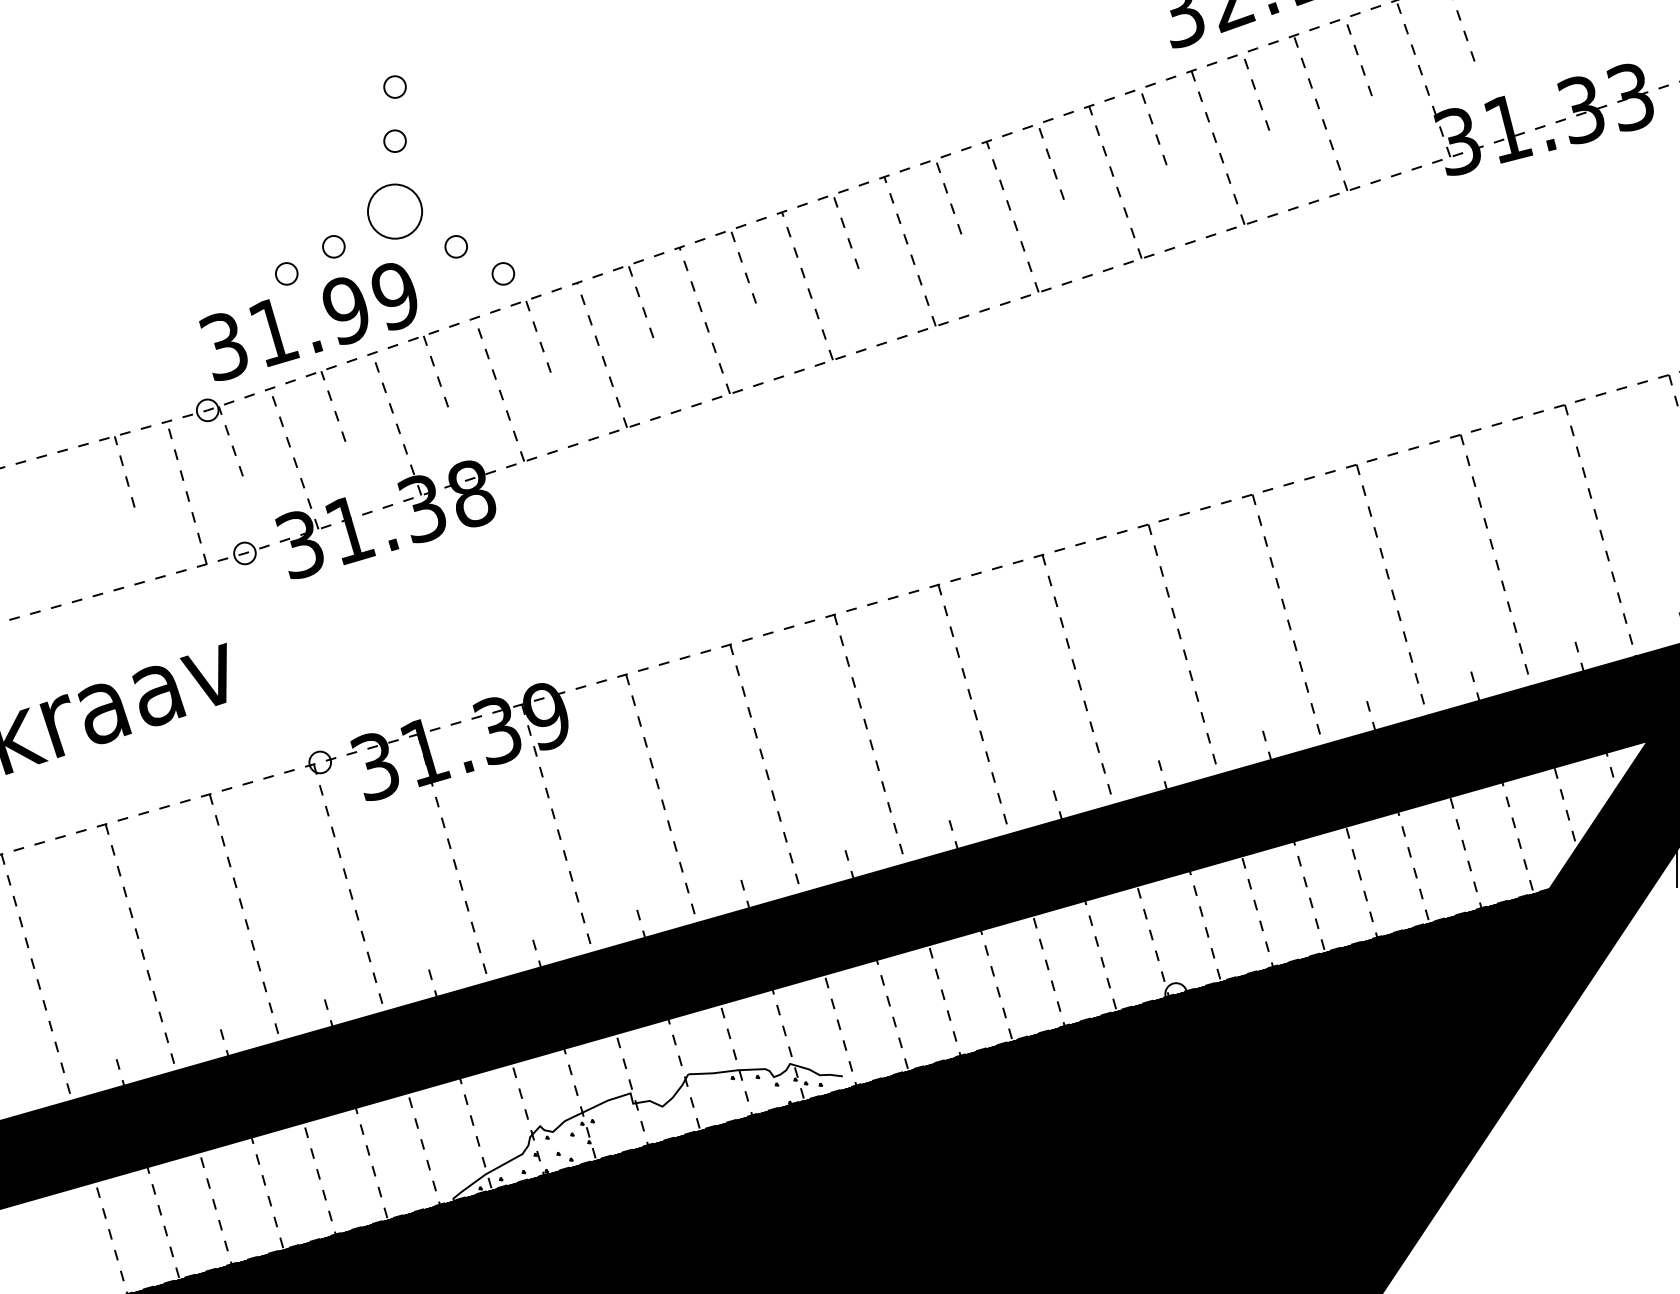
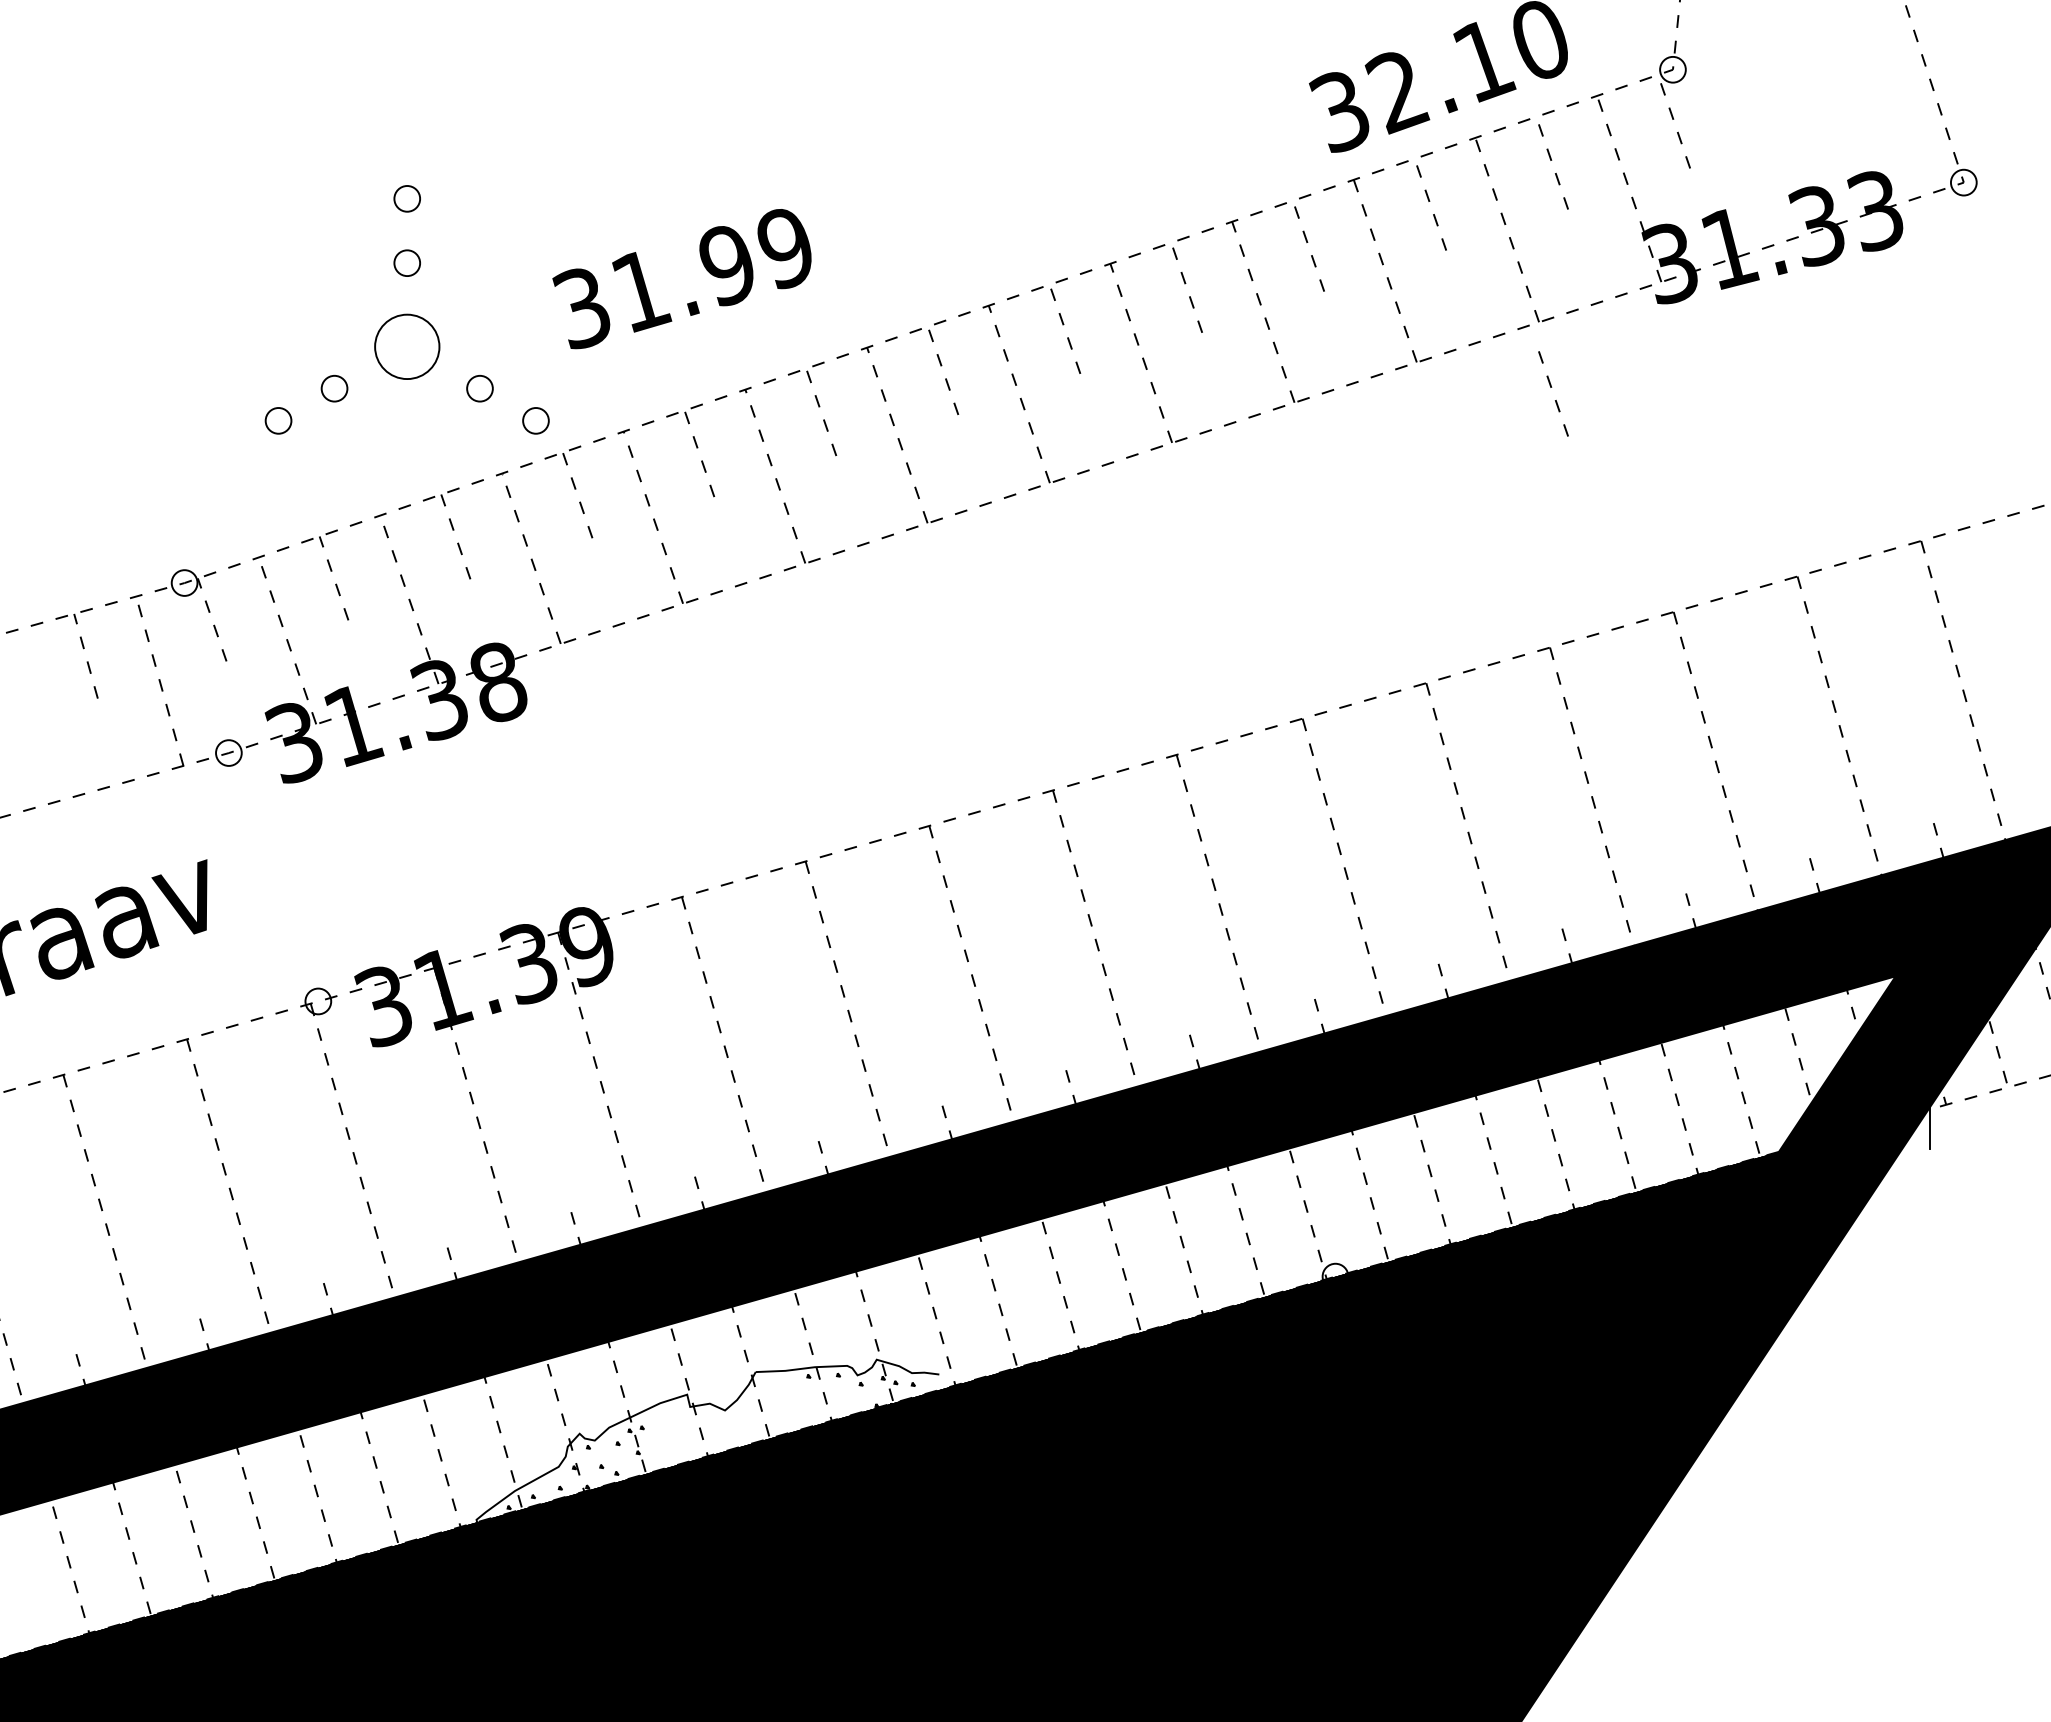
line: (1358, 245) -> (1552, 387), added
text: (307, 322) -> (681, 279), moved

